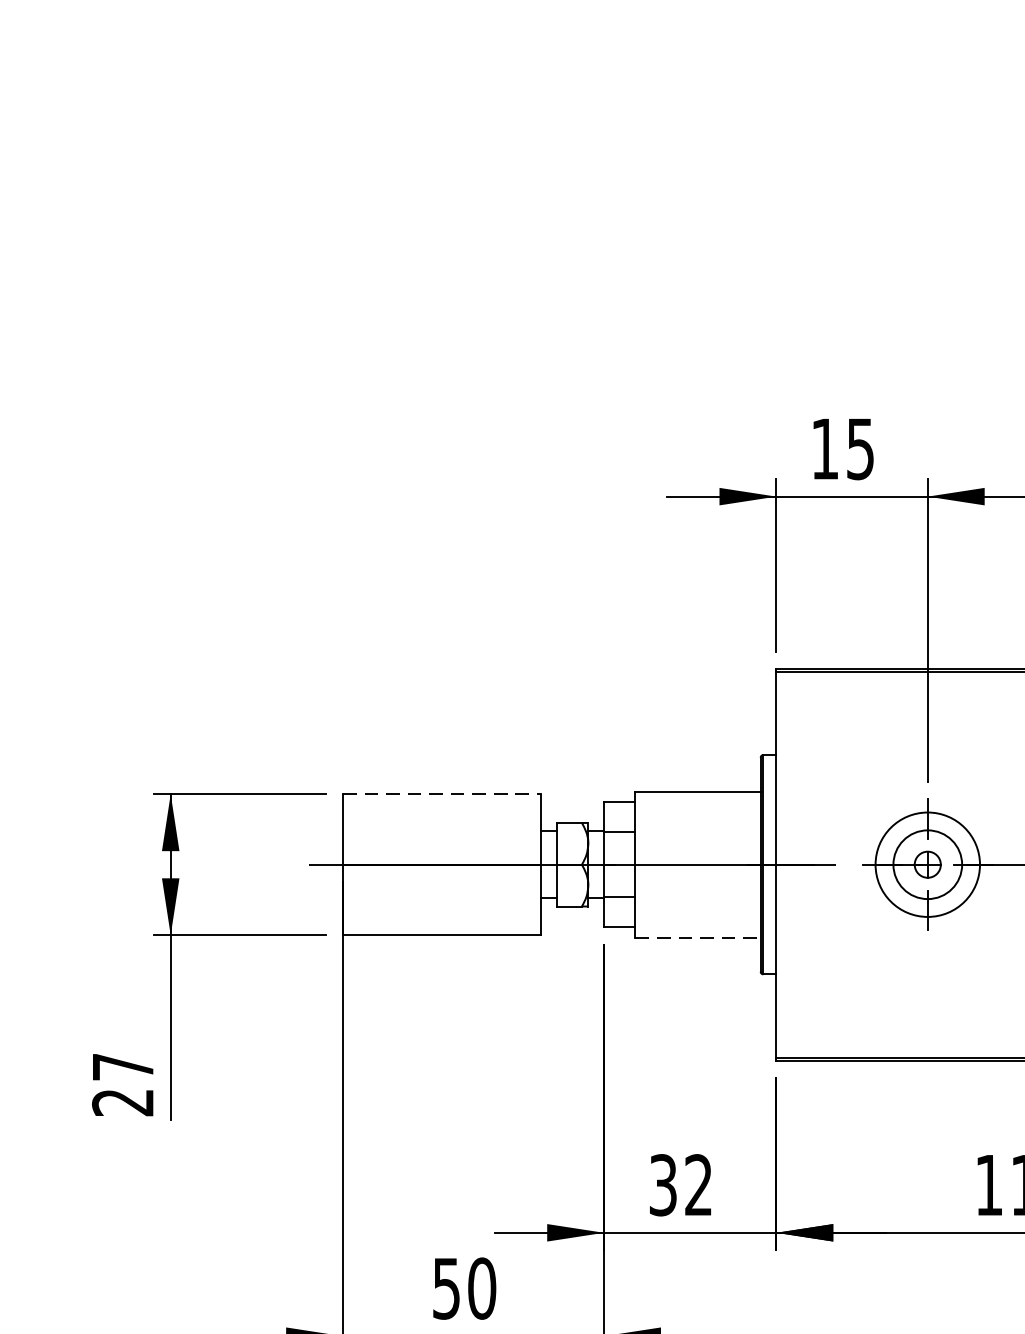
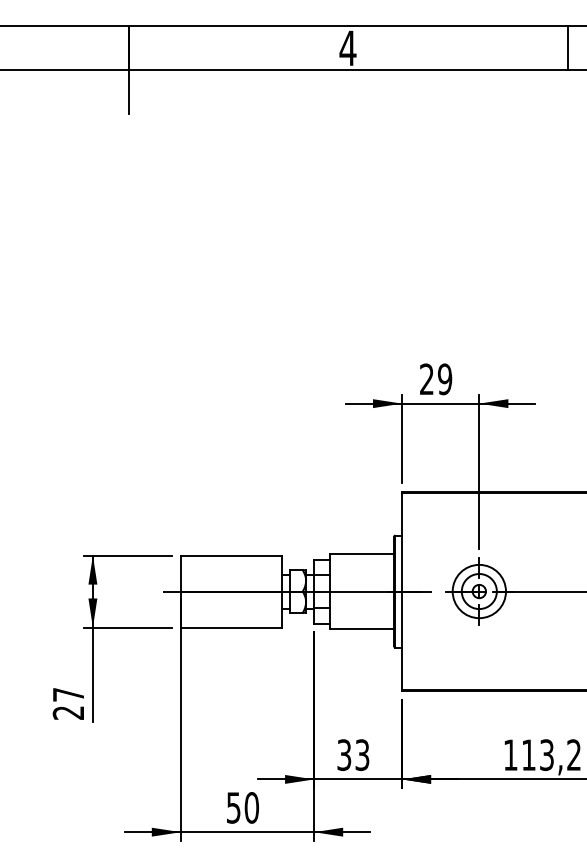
text: (843, 449) -> (436, 379), 15 -> 29
line: (442, 794) -> (231, 555), dashed -> solid
line: (698, 937) -> (362, 628), dashed -> solid
text: (698, 1185) -> (362, 755), 32 -> 33

